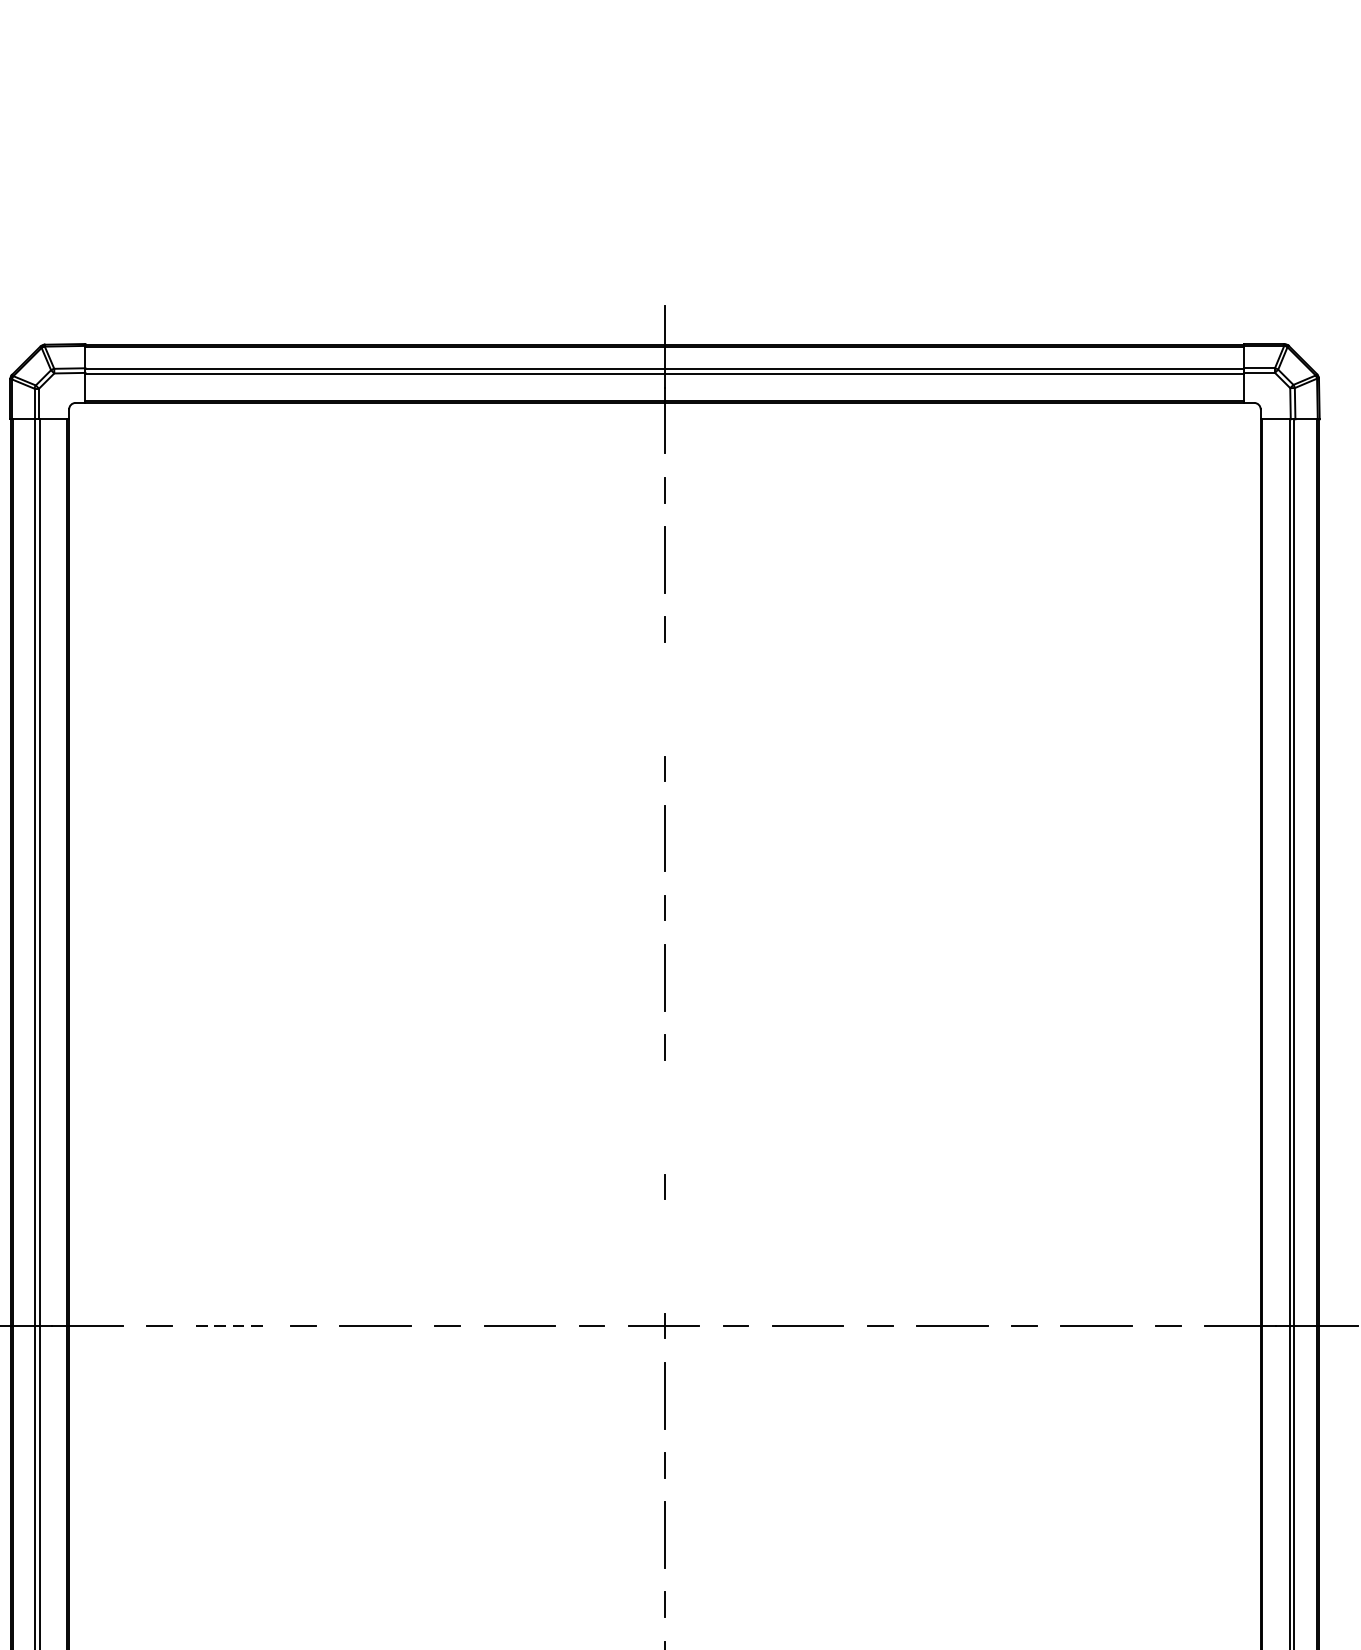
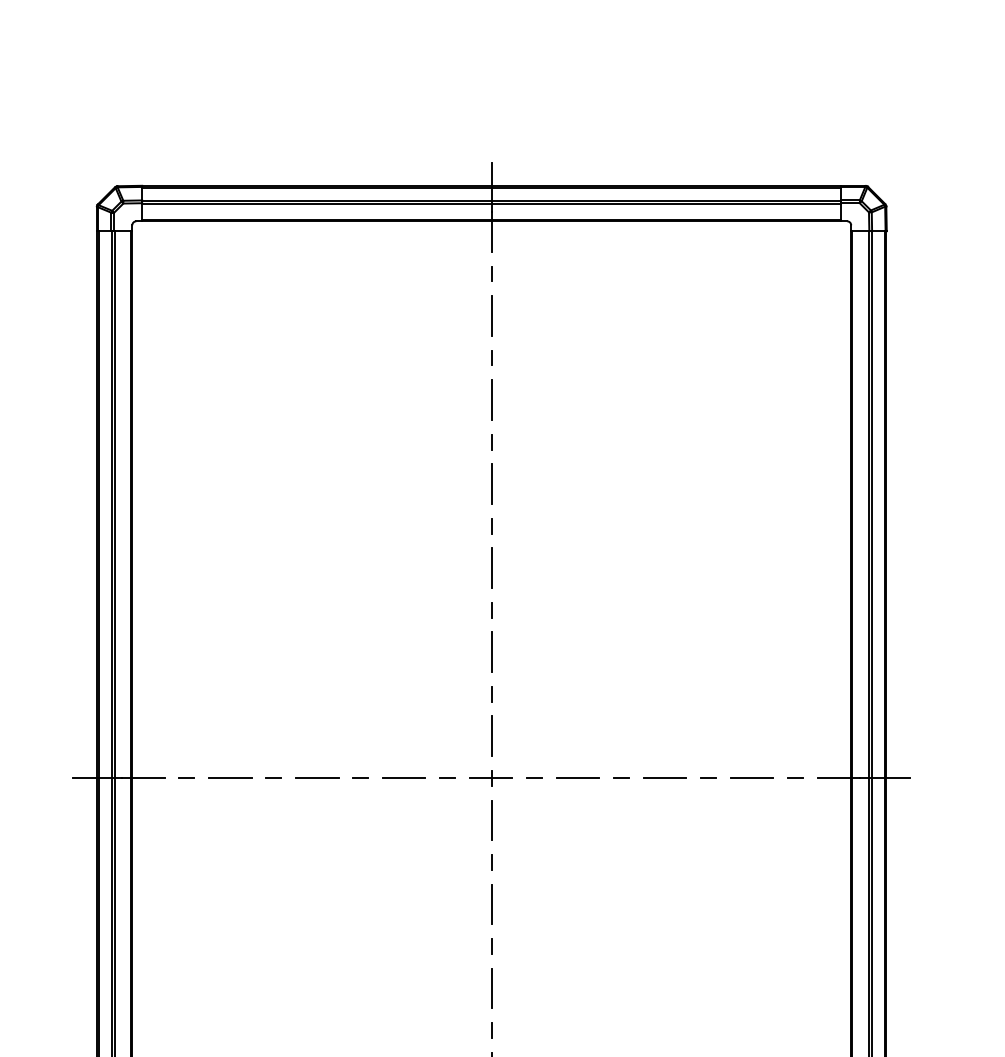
line: (664, 698) -> (491, 399), added
line: (664, 1115) -> (491, 651), added
line: (664, 1256) -> (491, 736), added
line: (231, 1326) -> (230, 778), dashed -> solid

